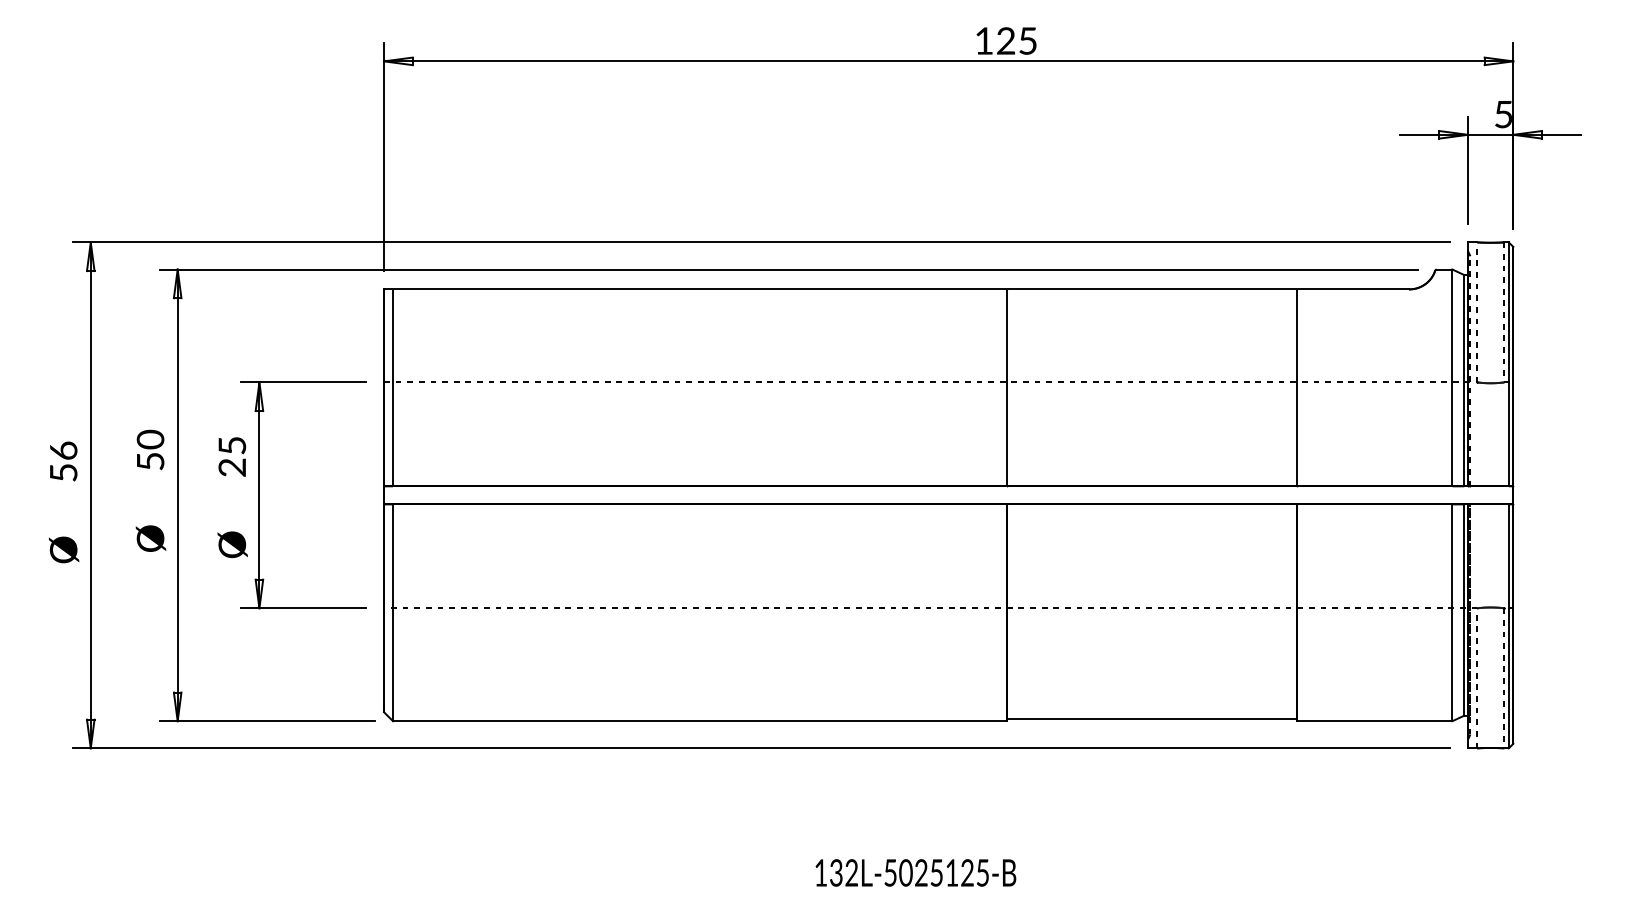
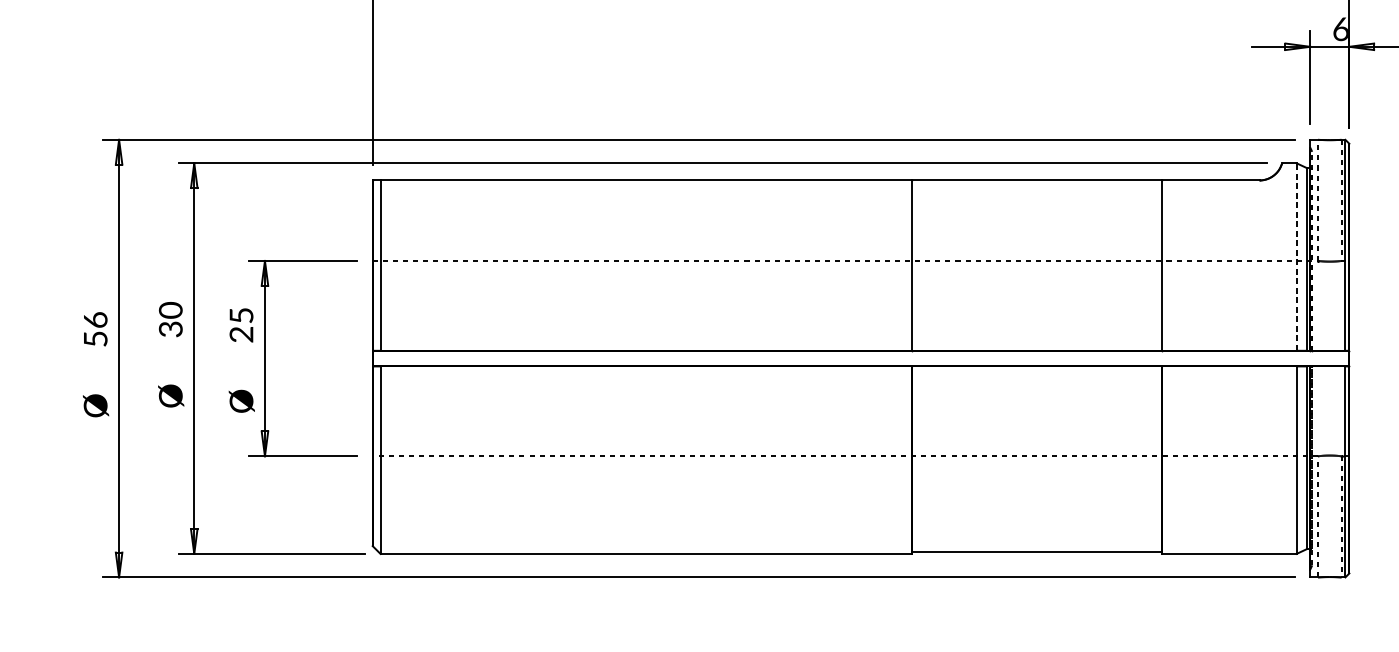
text: (1503, 114) -> (1340, 29), 5 -> 6
line: (1452, 377) -> (1296, 256), solid -> dashed
text: (150, 461) -> (170, 329), 50 -> 30

